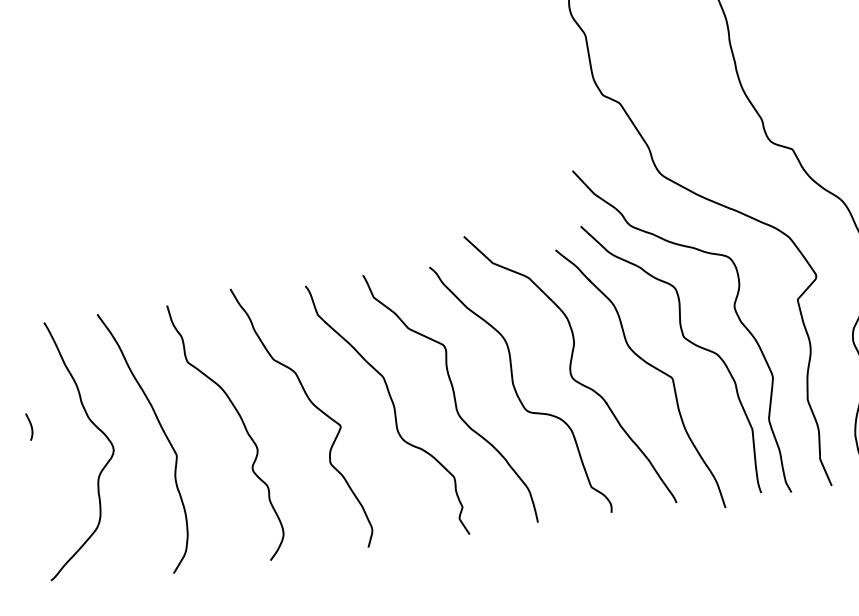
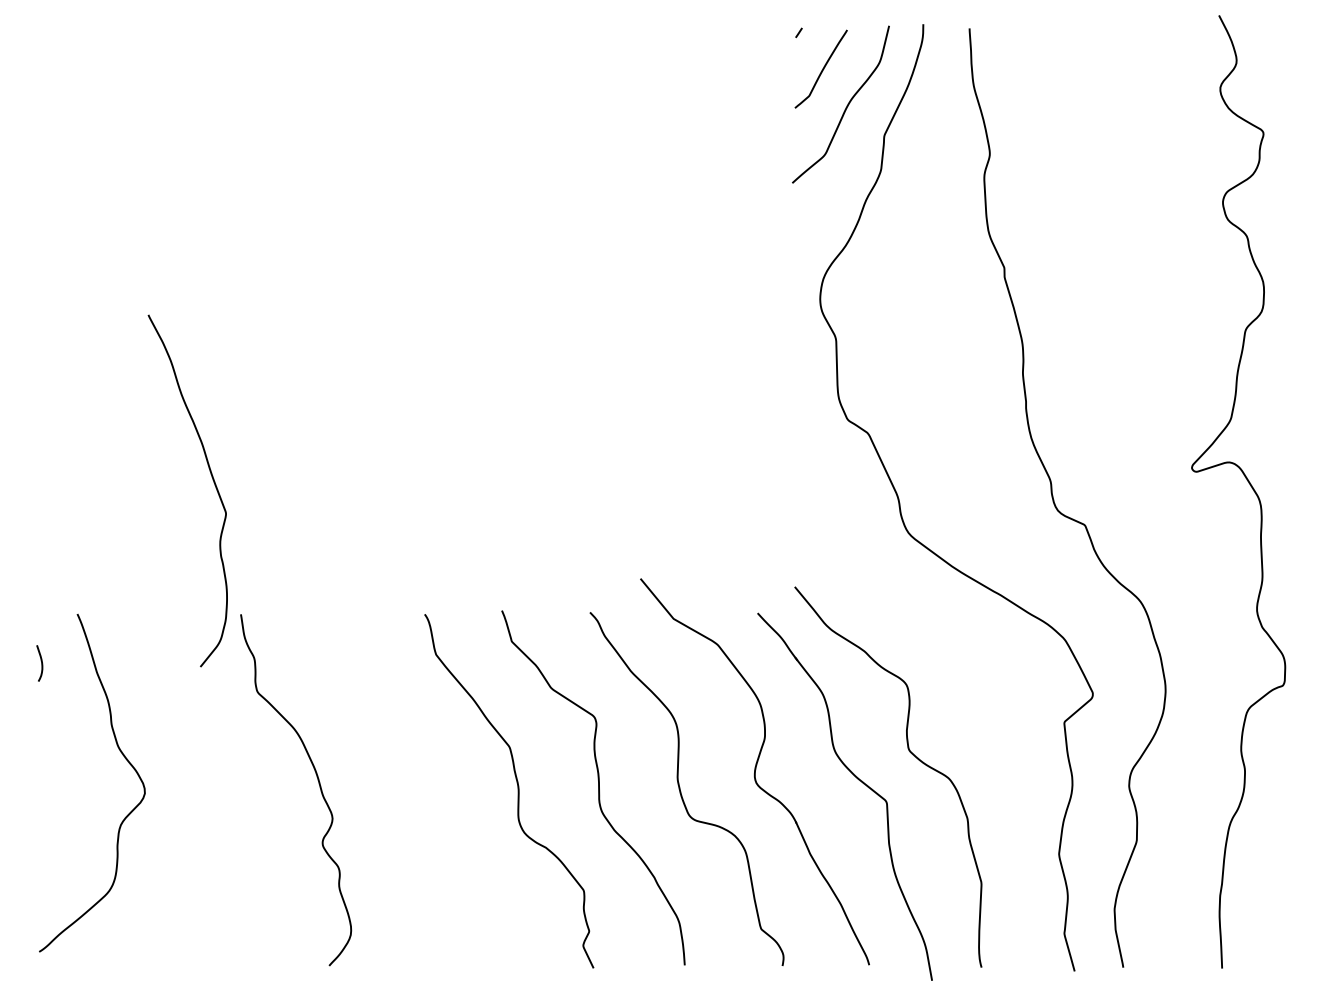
curve: (735, 311) -> (980, 726), removed
curve: (312, 404) -> (412, 770), removed
curve: (31, 426) -> (41, 663), moved
curve: (163, 432) -> (212, 480), moved

